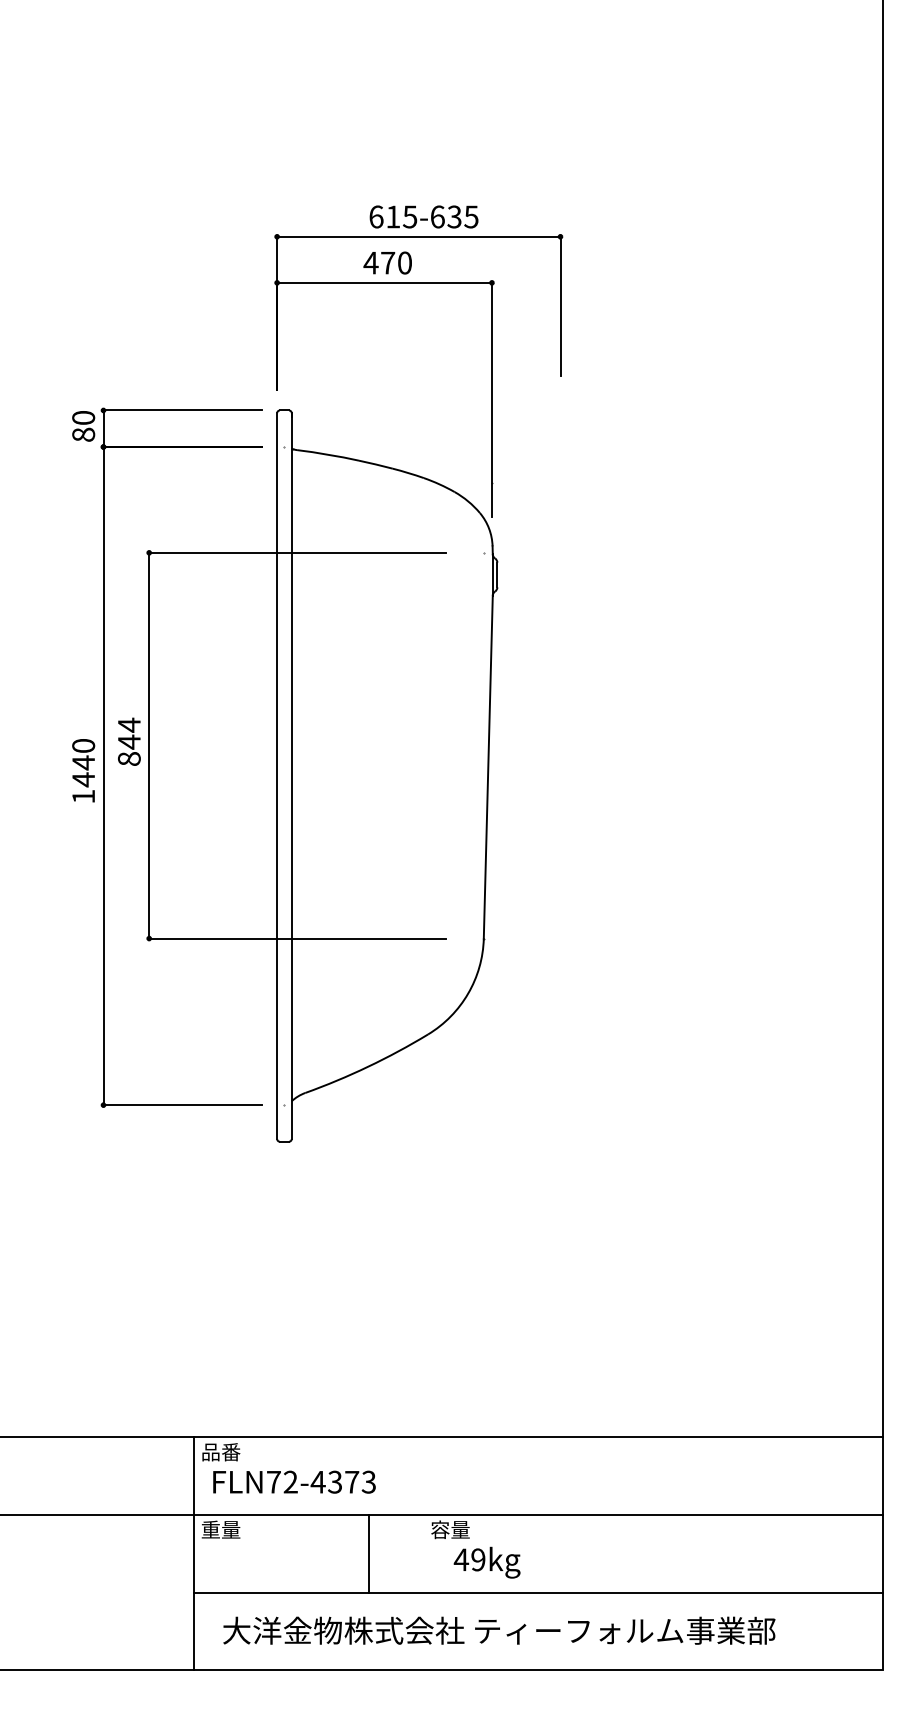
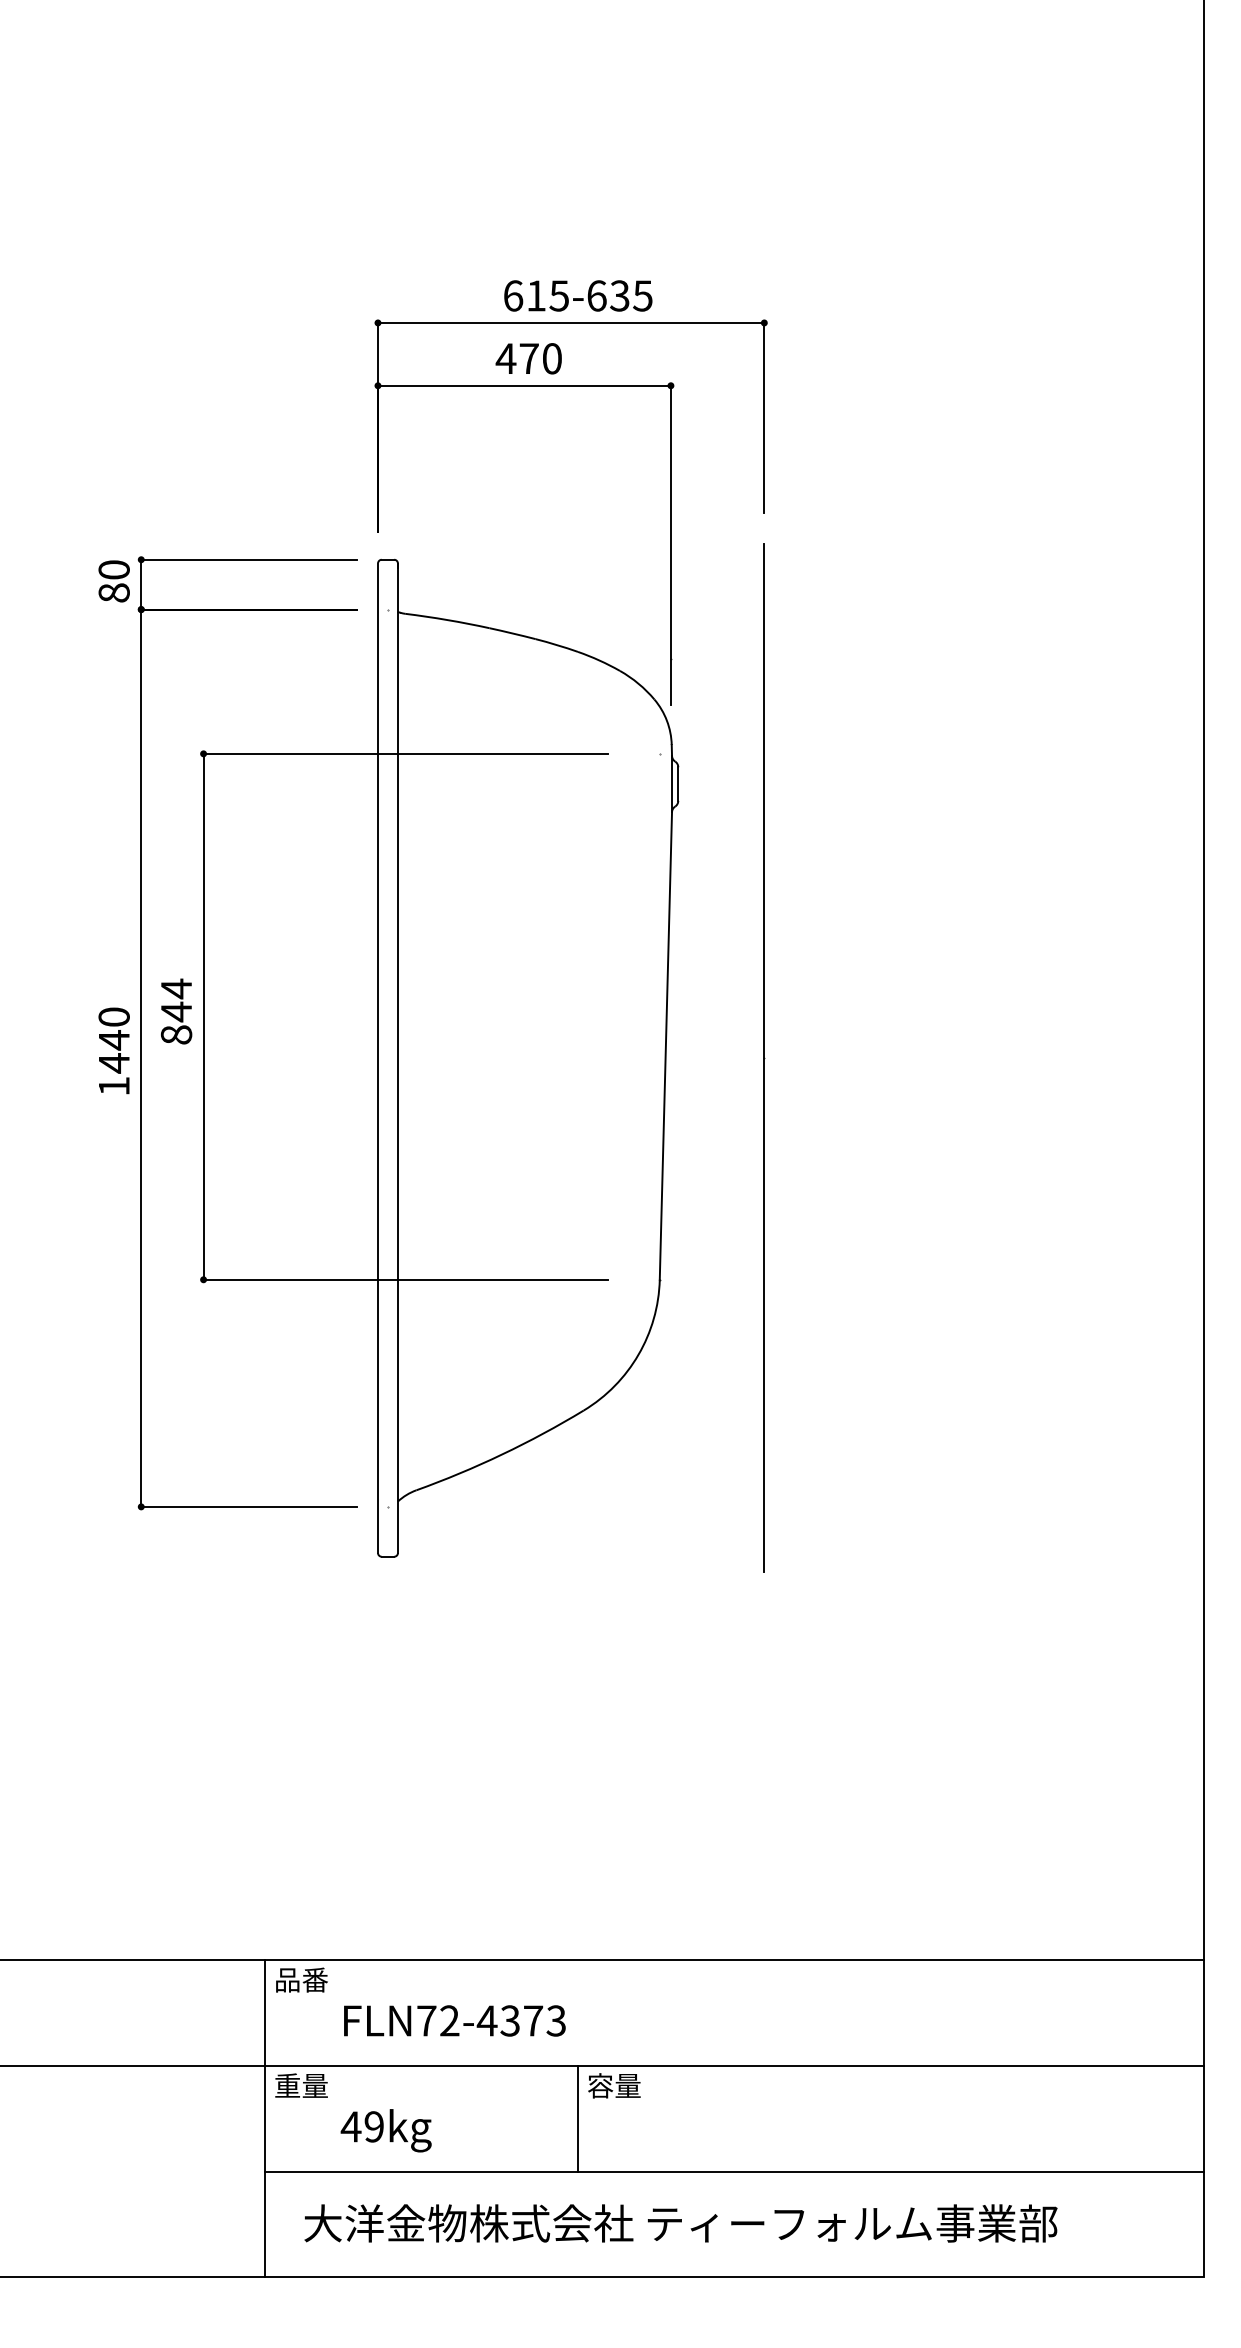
line: (561, 775) -> (765, 1057), added
text: (294, 1481) -> (454, 2019), moved
line: (368, 1553) -> (577, 2118), moved
text: (486, 1562) -> (385, 2130), moved

